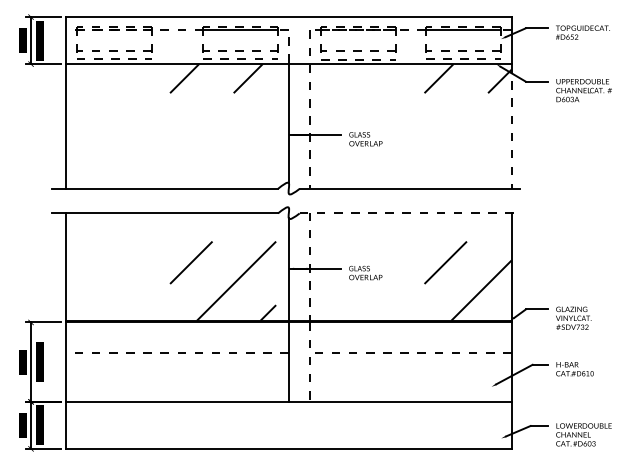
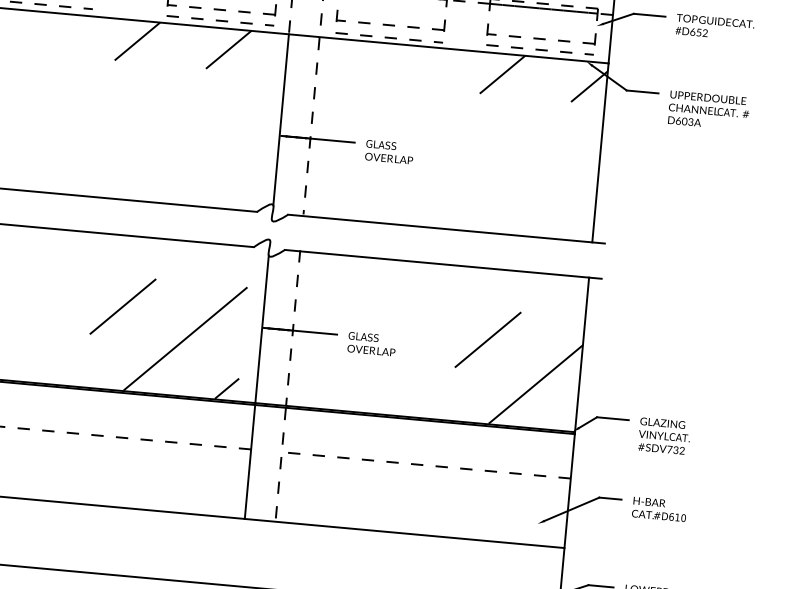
line: (511, 126) -> (600, 152), dashed -> solid
line: (410, 213) -> (443, 264), dashed -> solid

